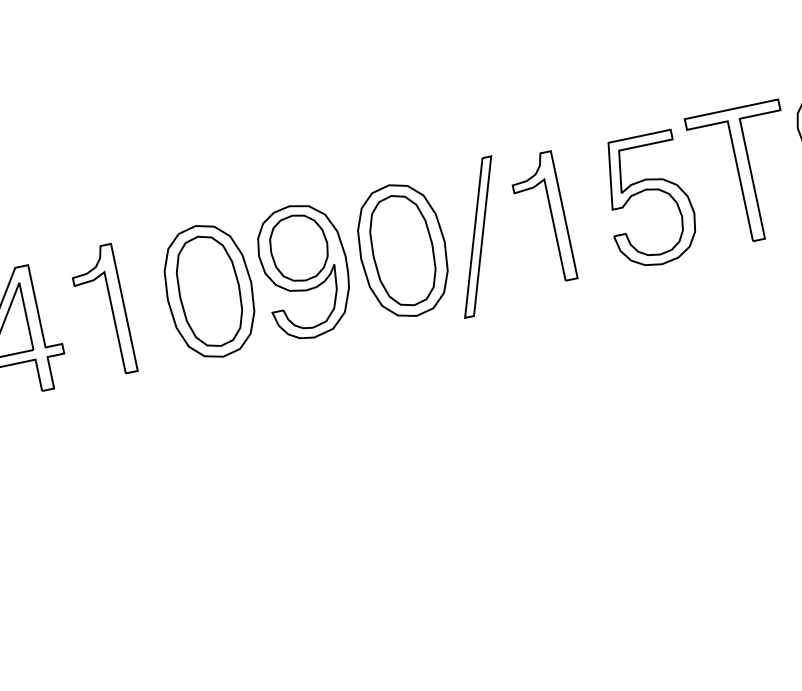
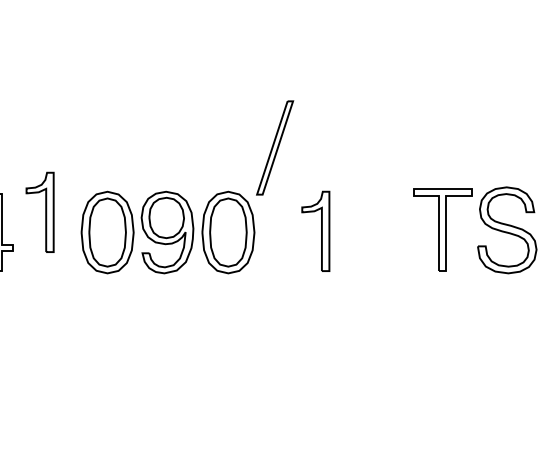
part: (648, 200) -> (381, 233), removed
part: (478, 236) -> (275, 147), moved
part: (101, 310) -> (39, 211), moved

